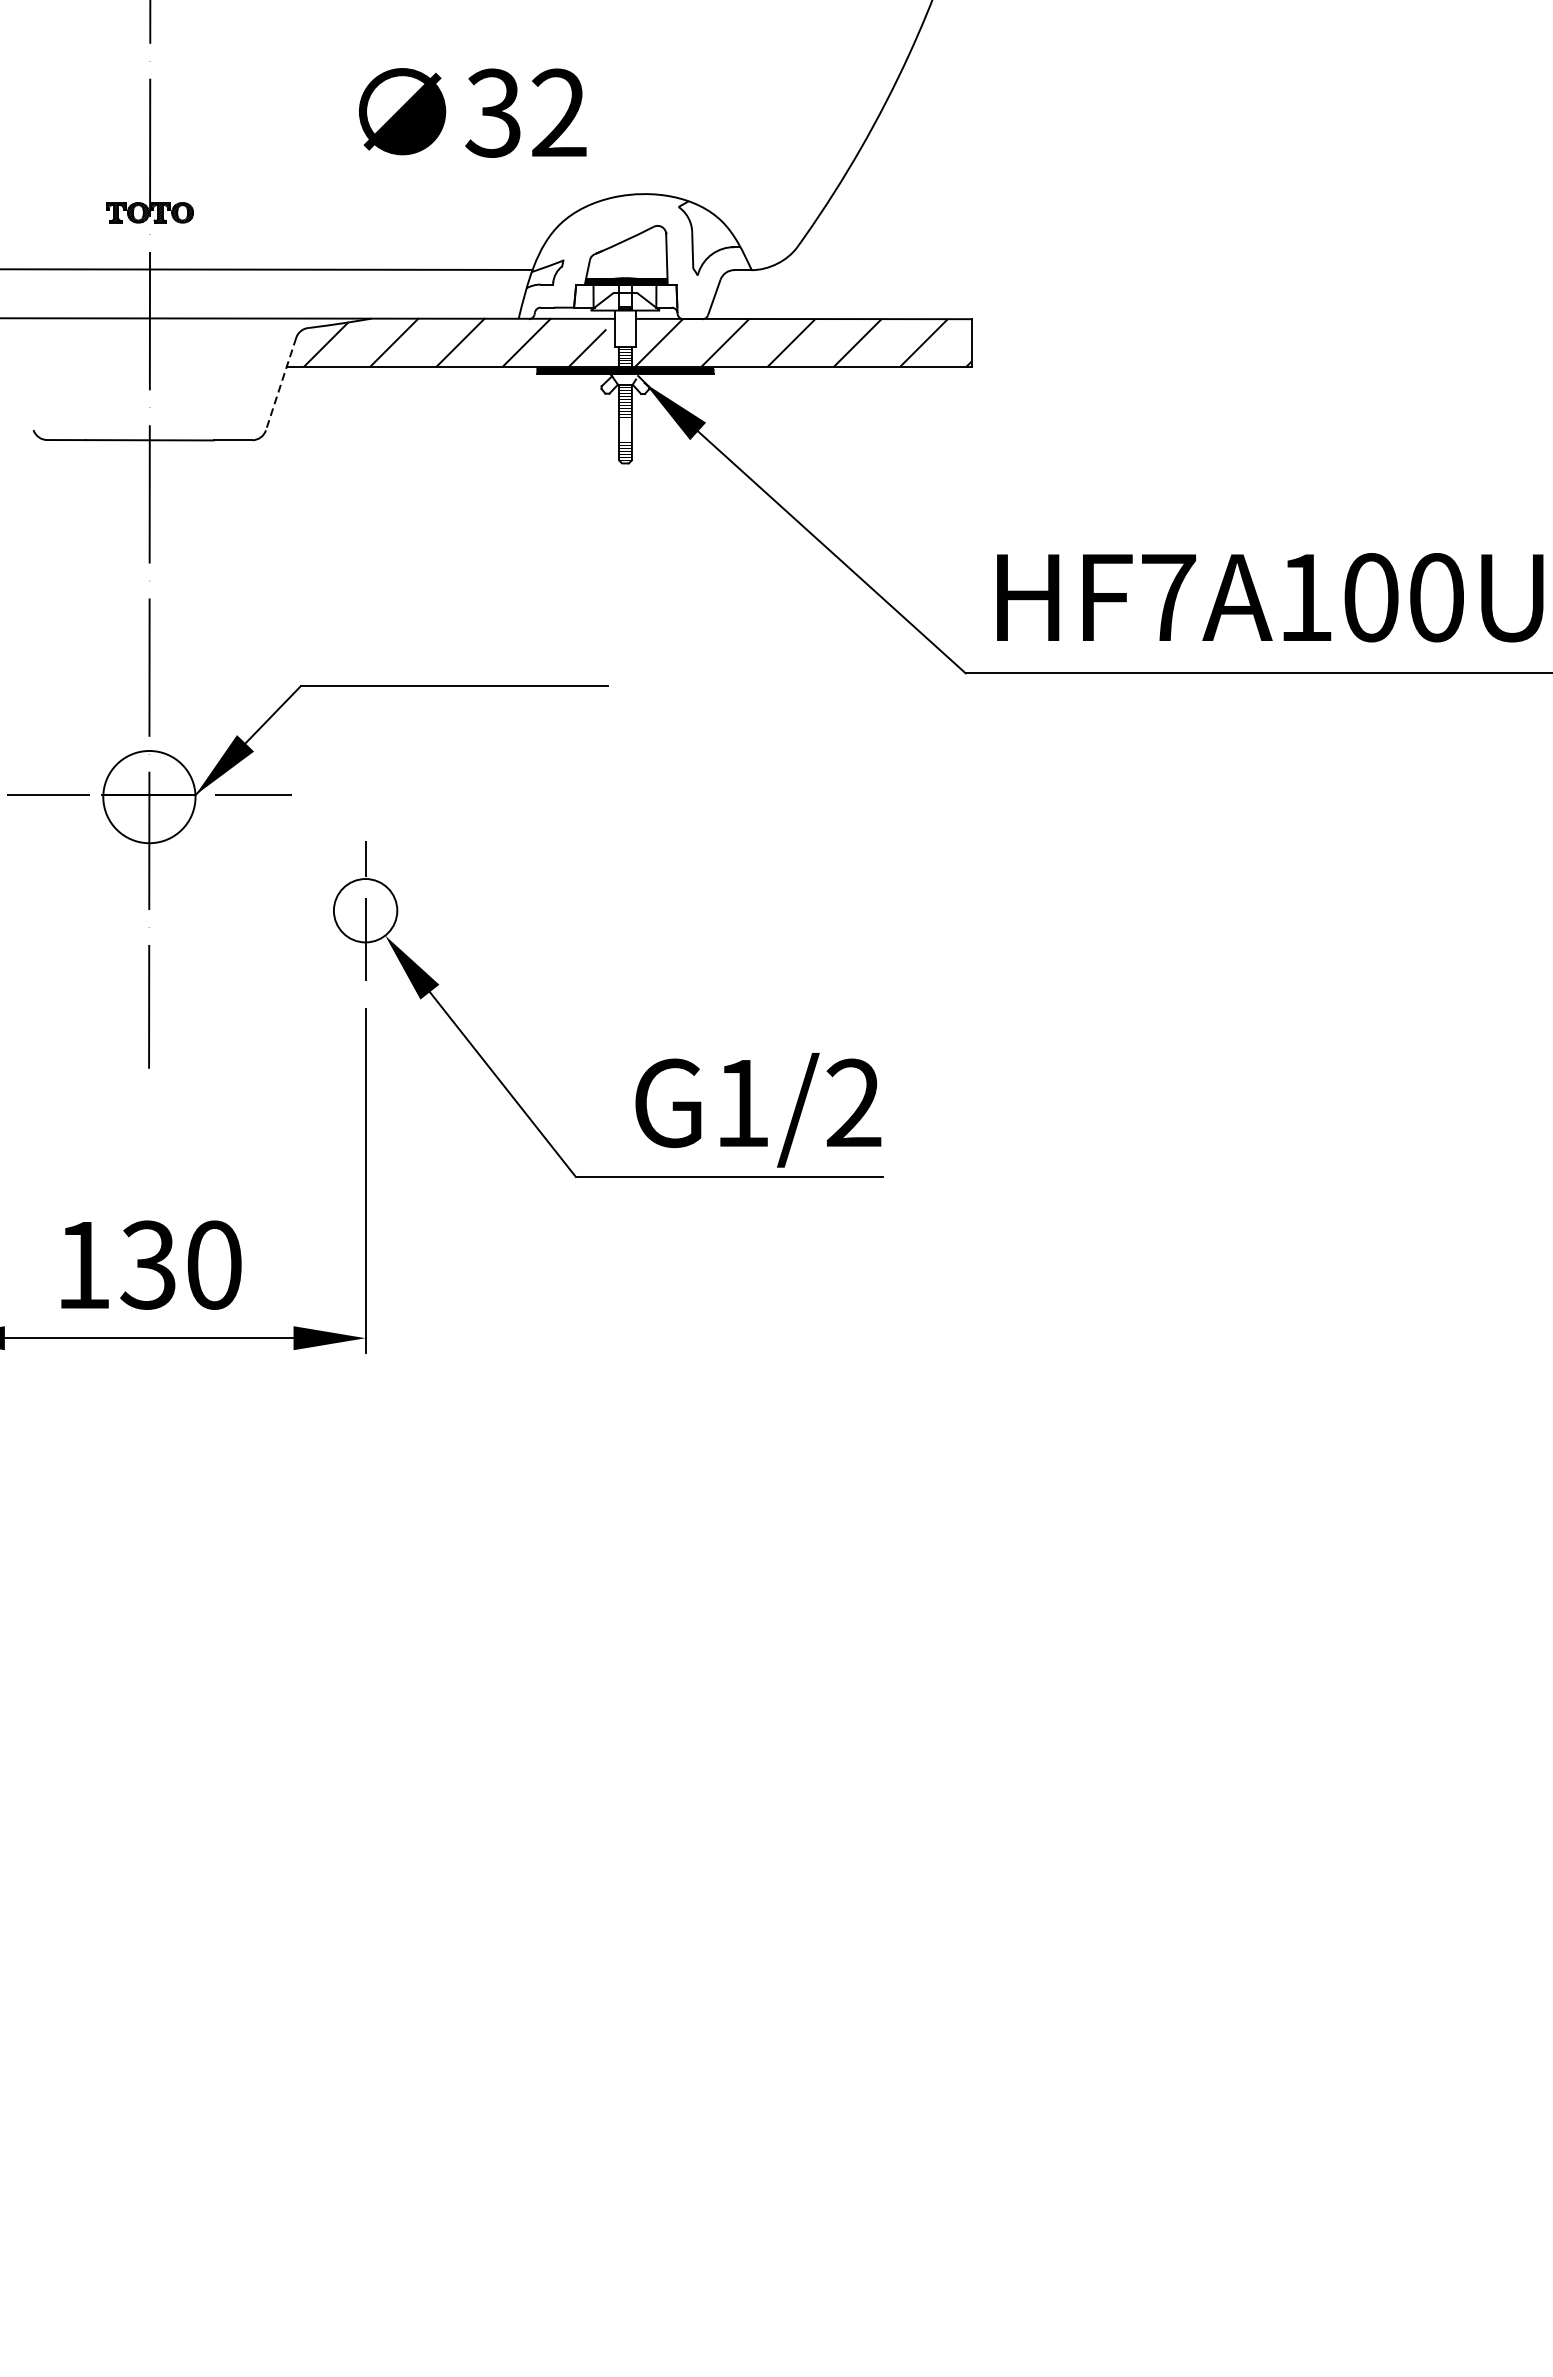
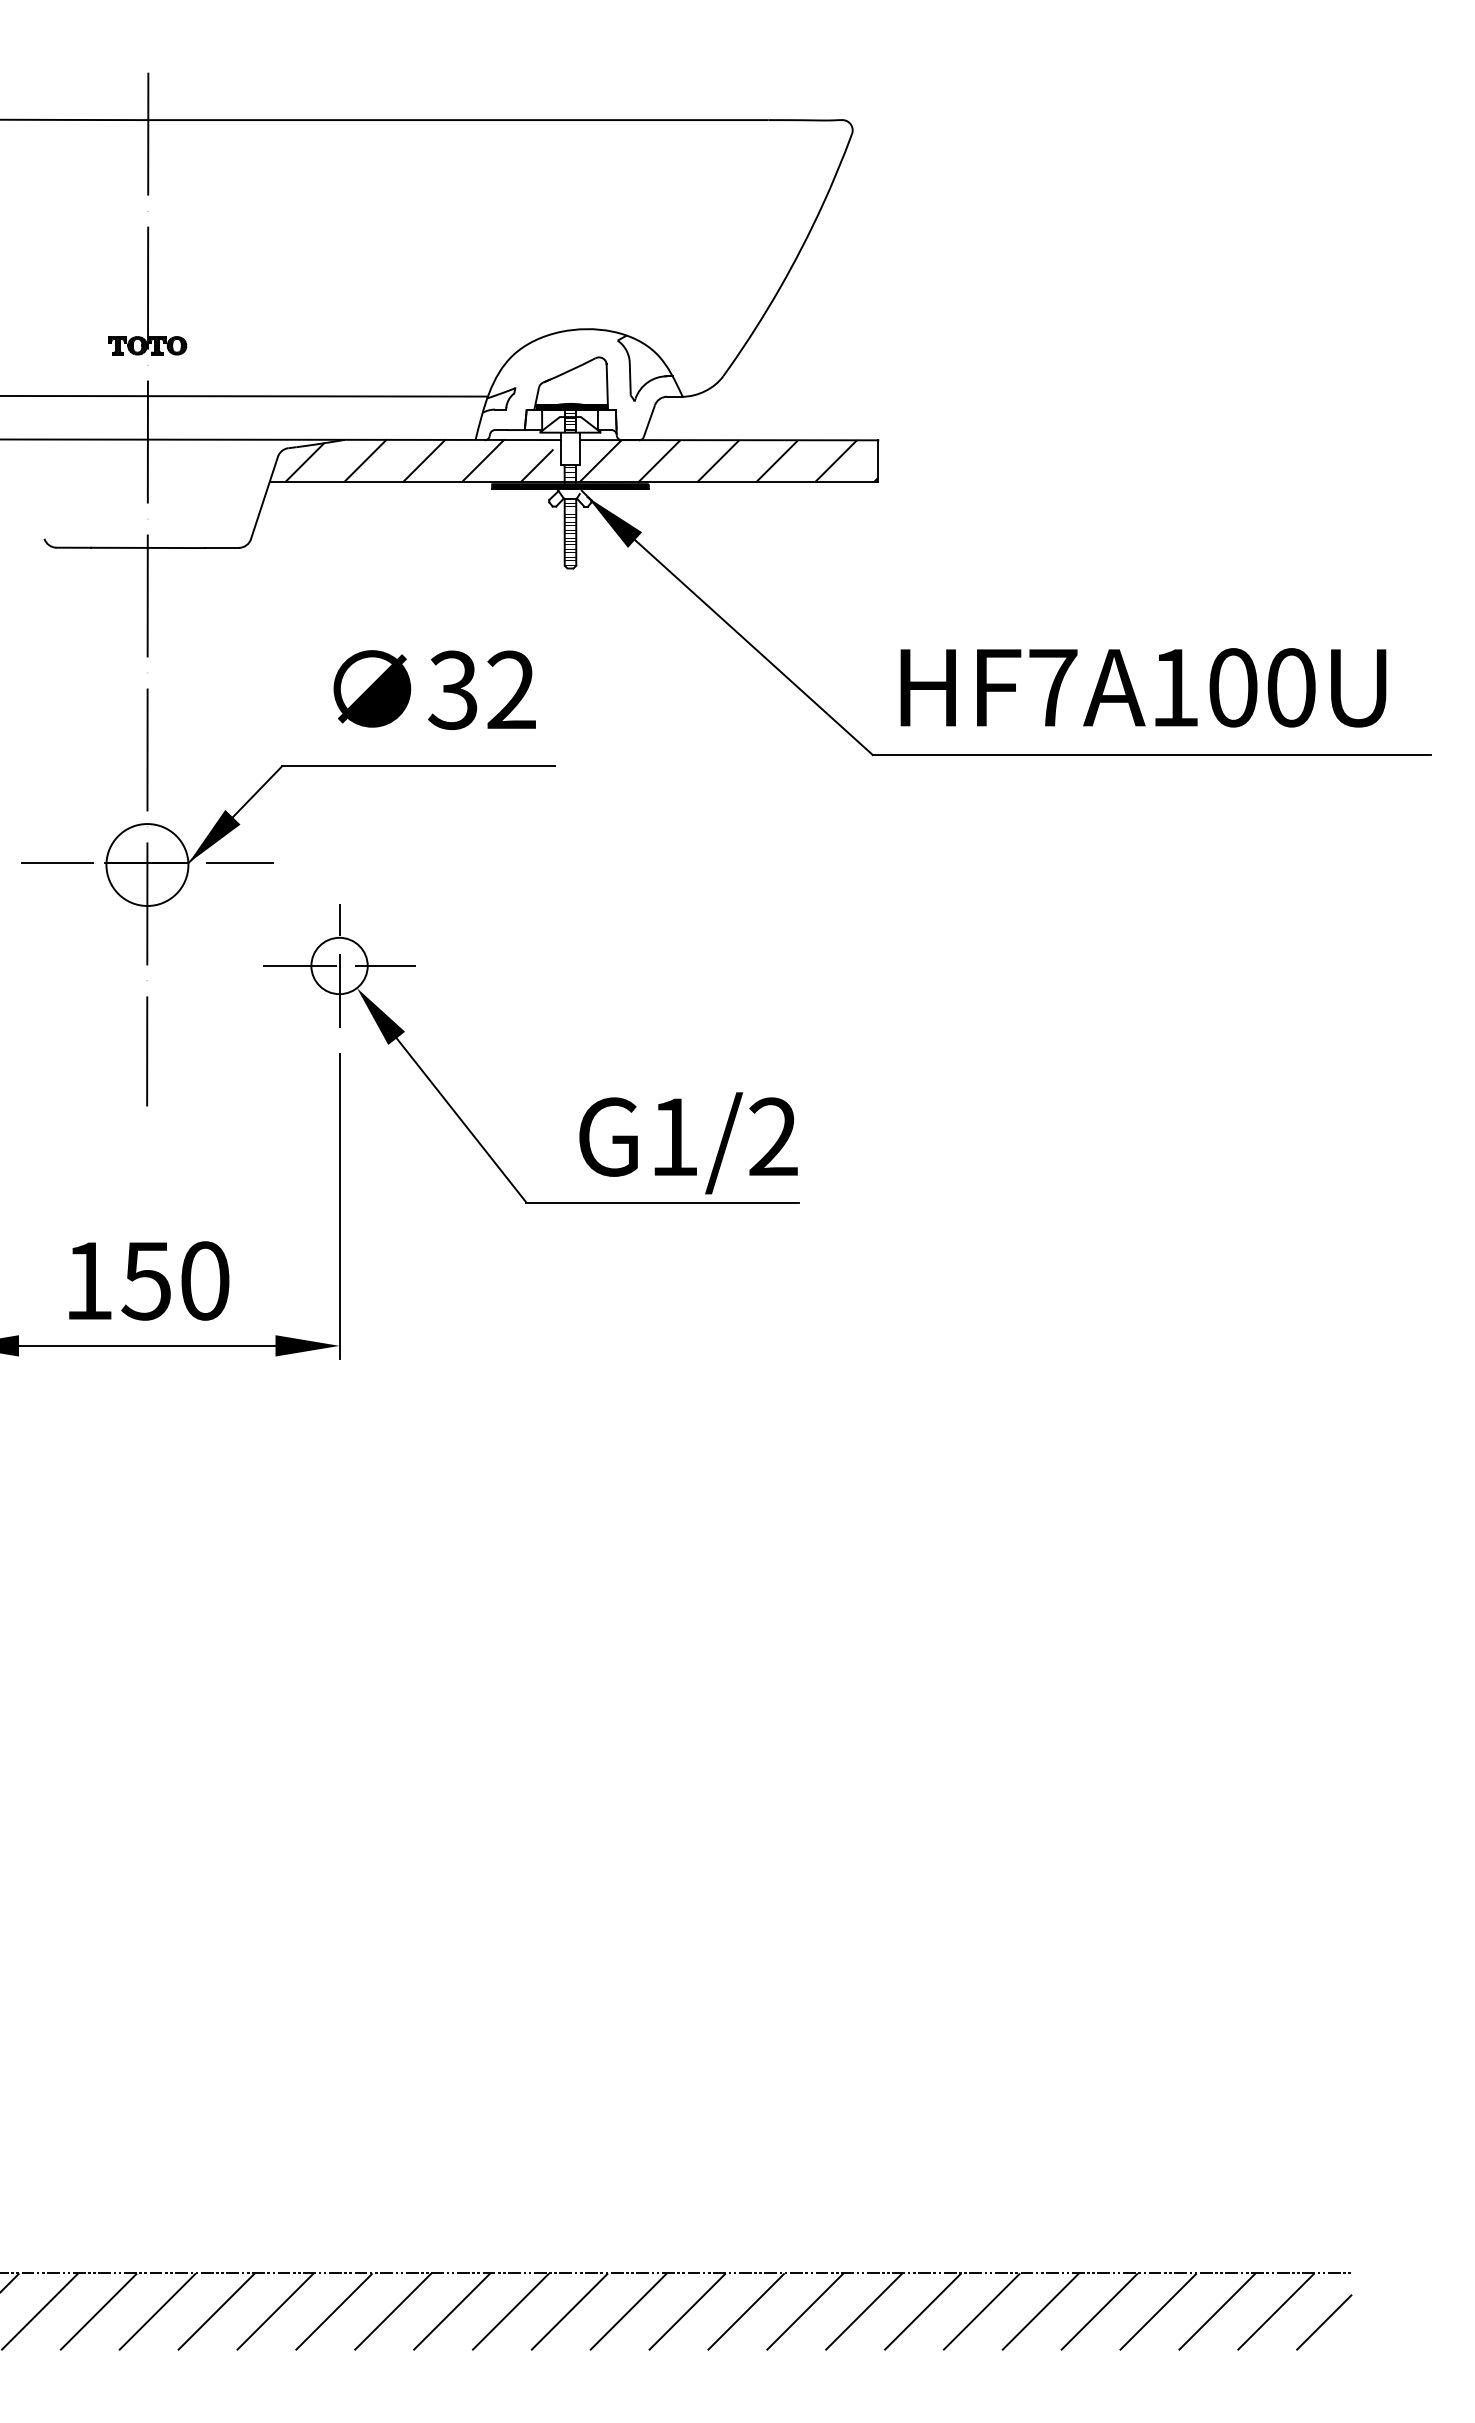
text: (472, 113) -> (434, 690), moved
line: (281, 384) -> (264, 498), dashed -> solid
line: (365, 911) -> (339, 966), added
text: (147, 1264) -> (145, 1280), 130 -> 150

